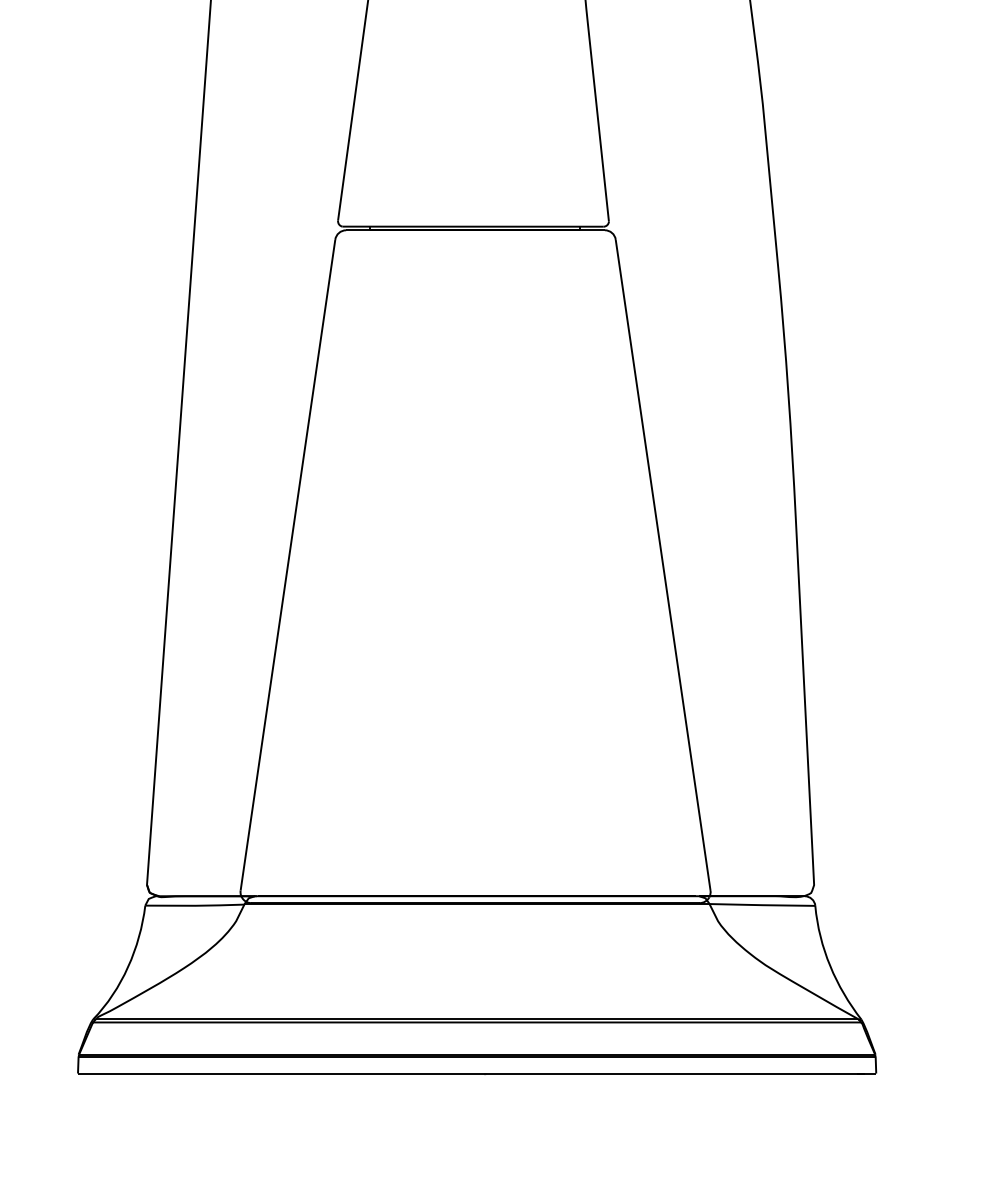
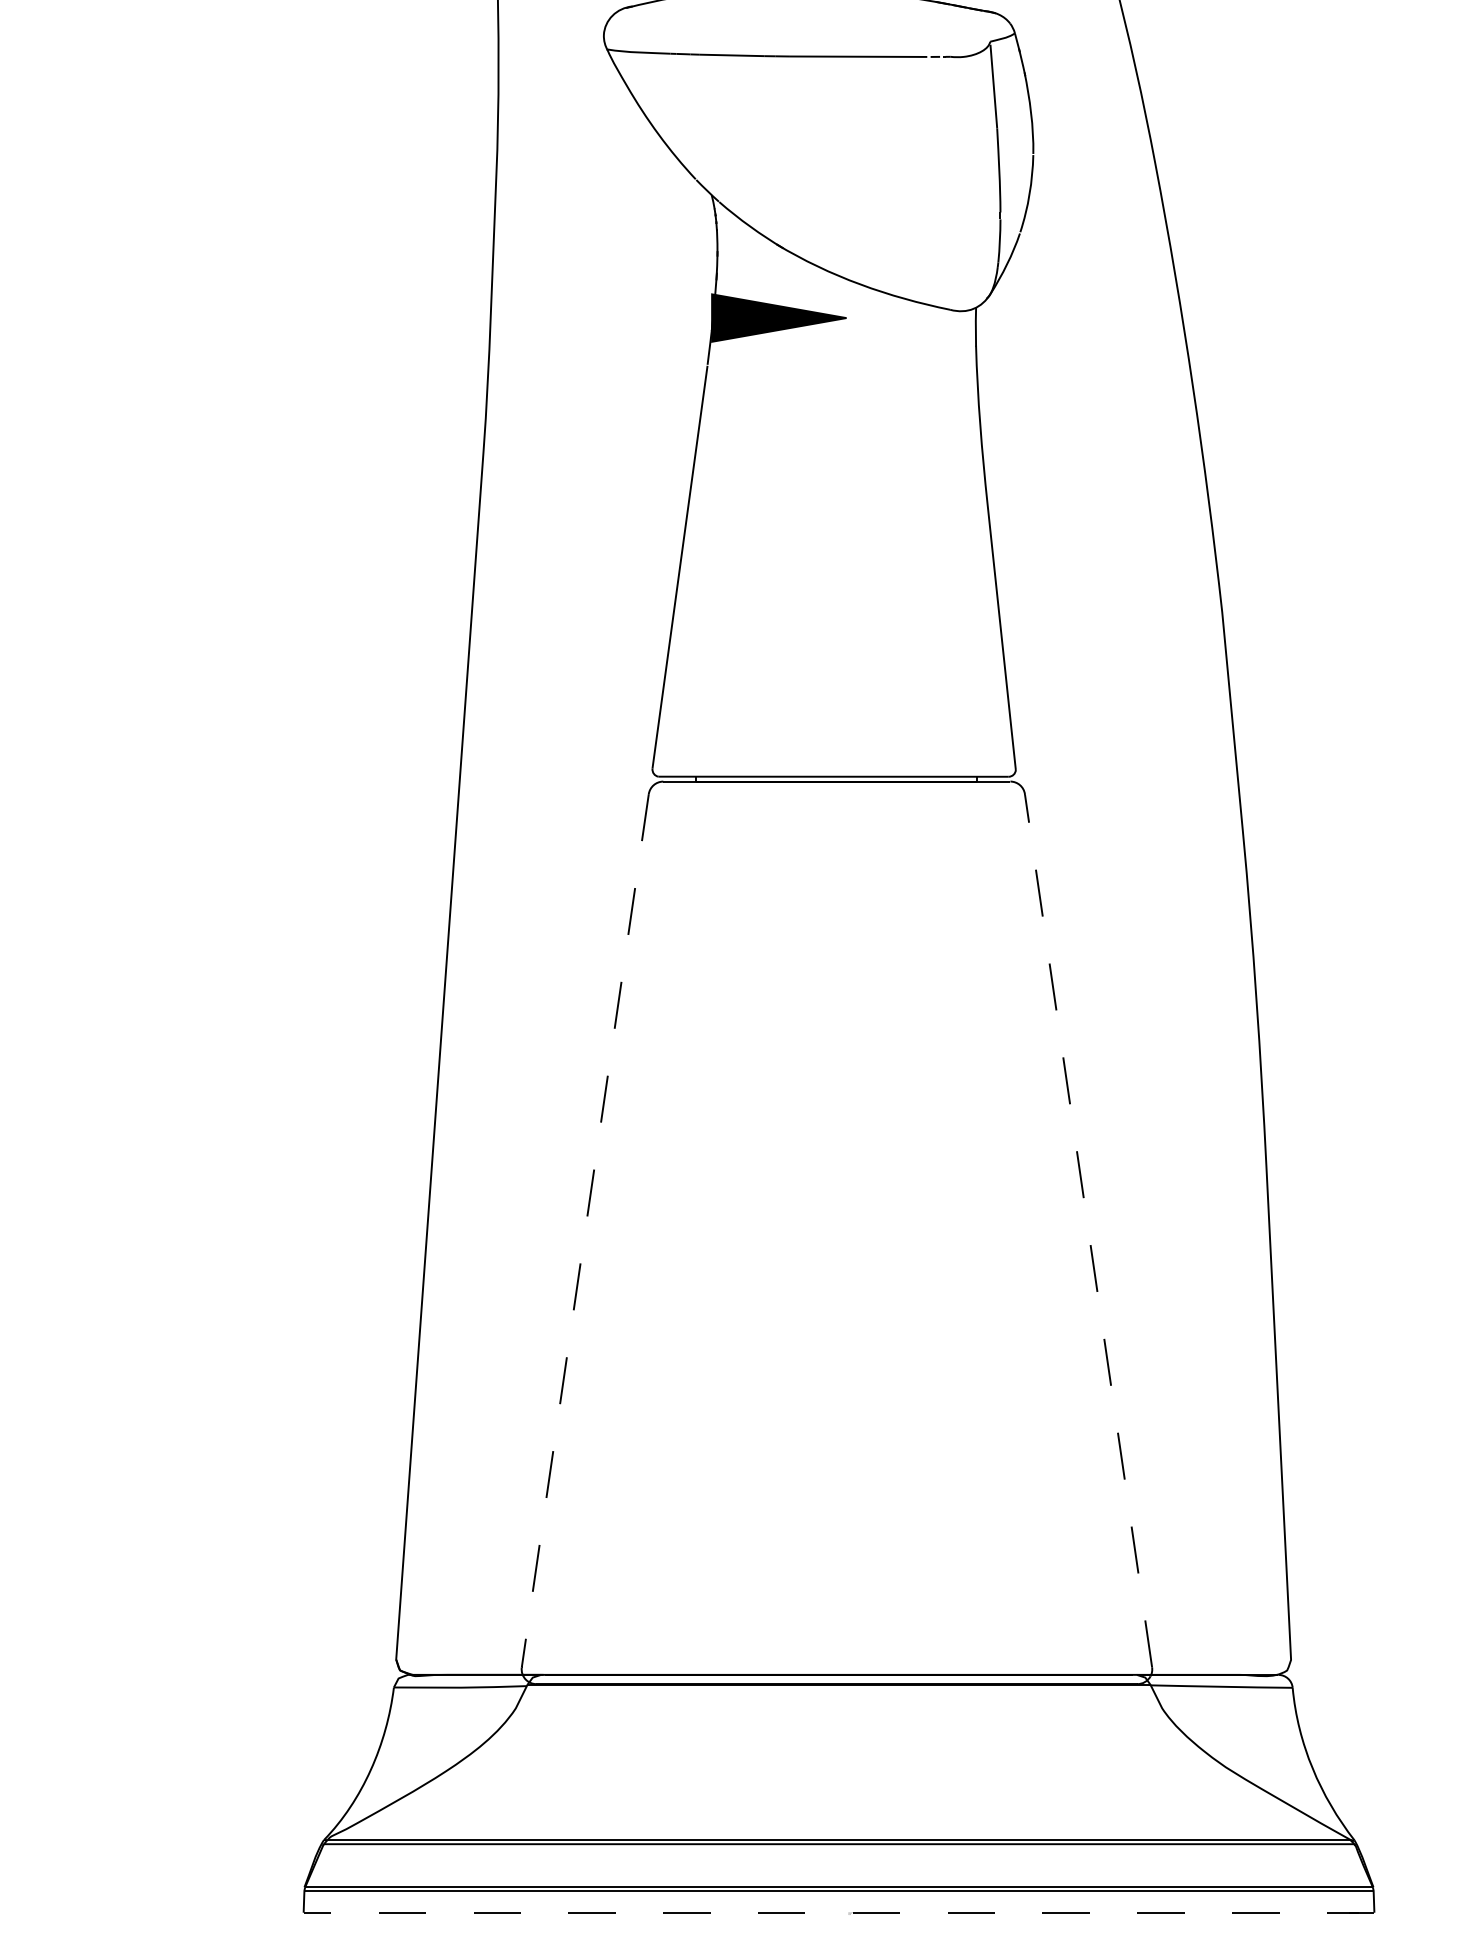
line: (663, 564) -> (1088, 1230), solid -> dashed
line: (288, 565) -> (585, 1231), solid -> dashed
line: (476, 1073) -> (838, 1912), solid -> dashed

